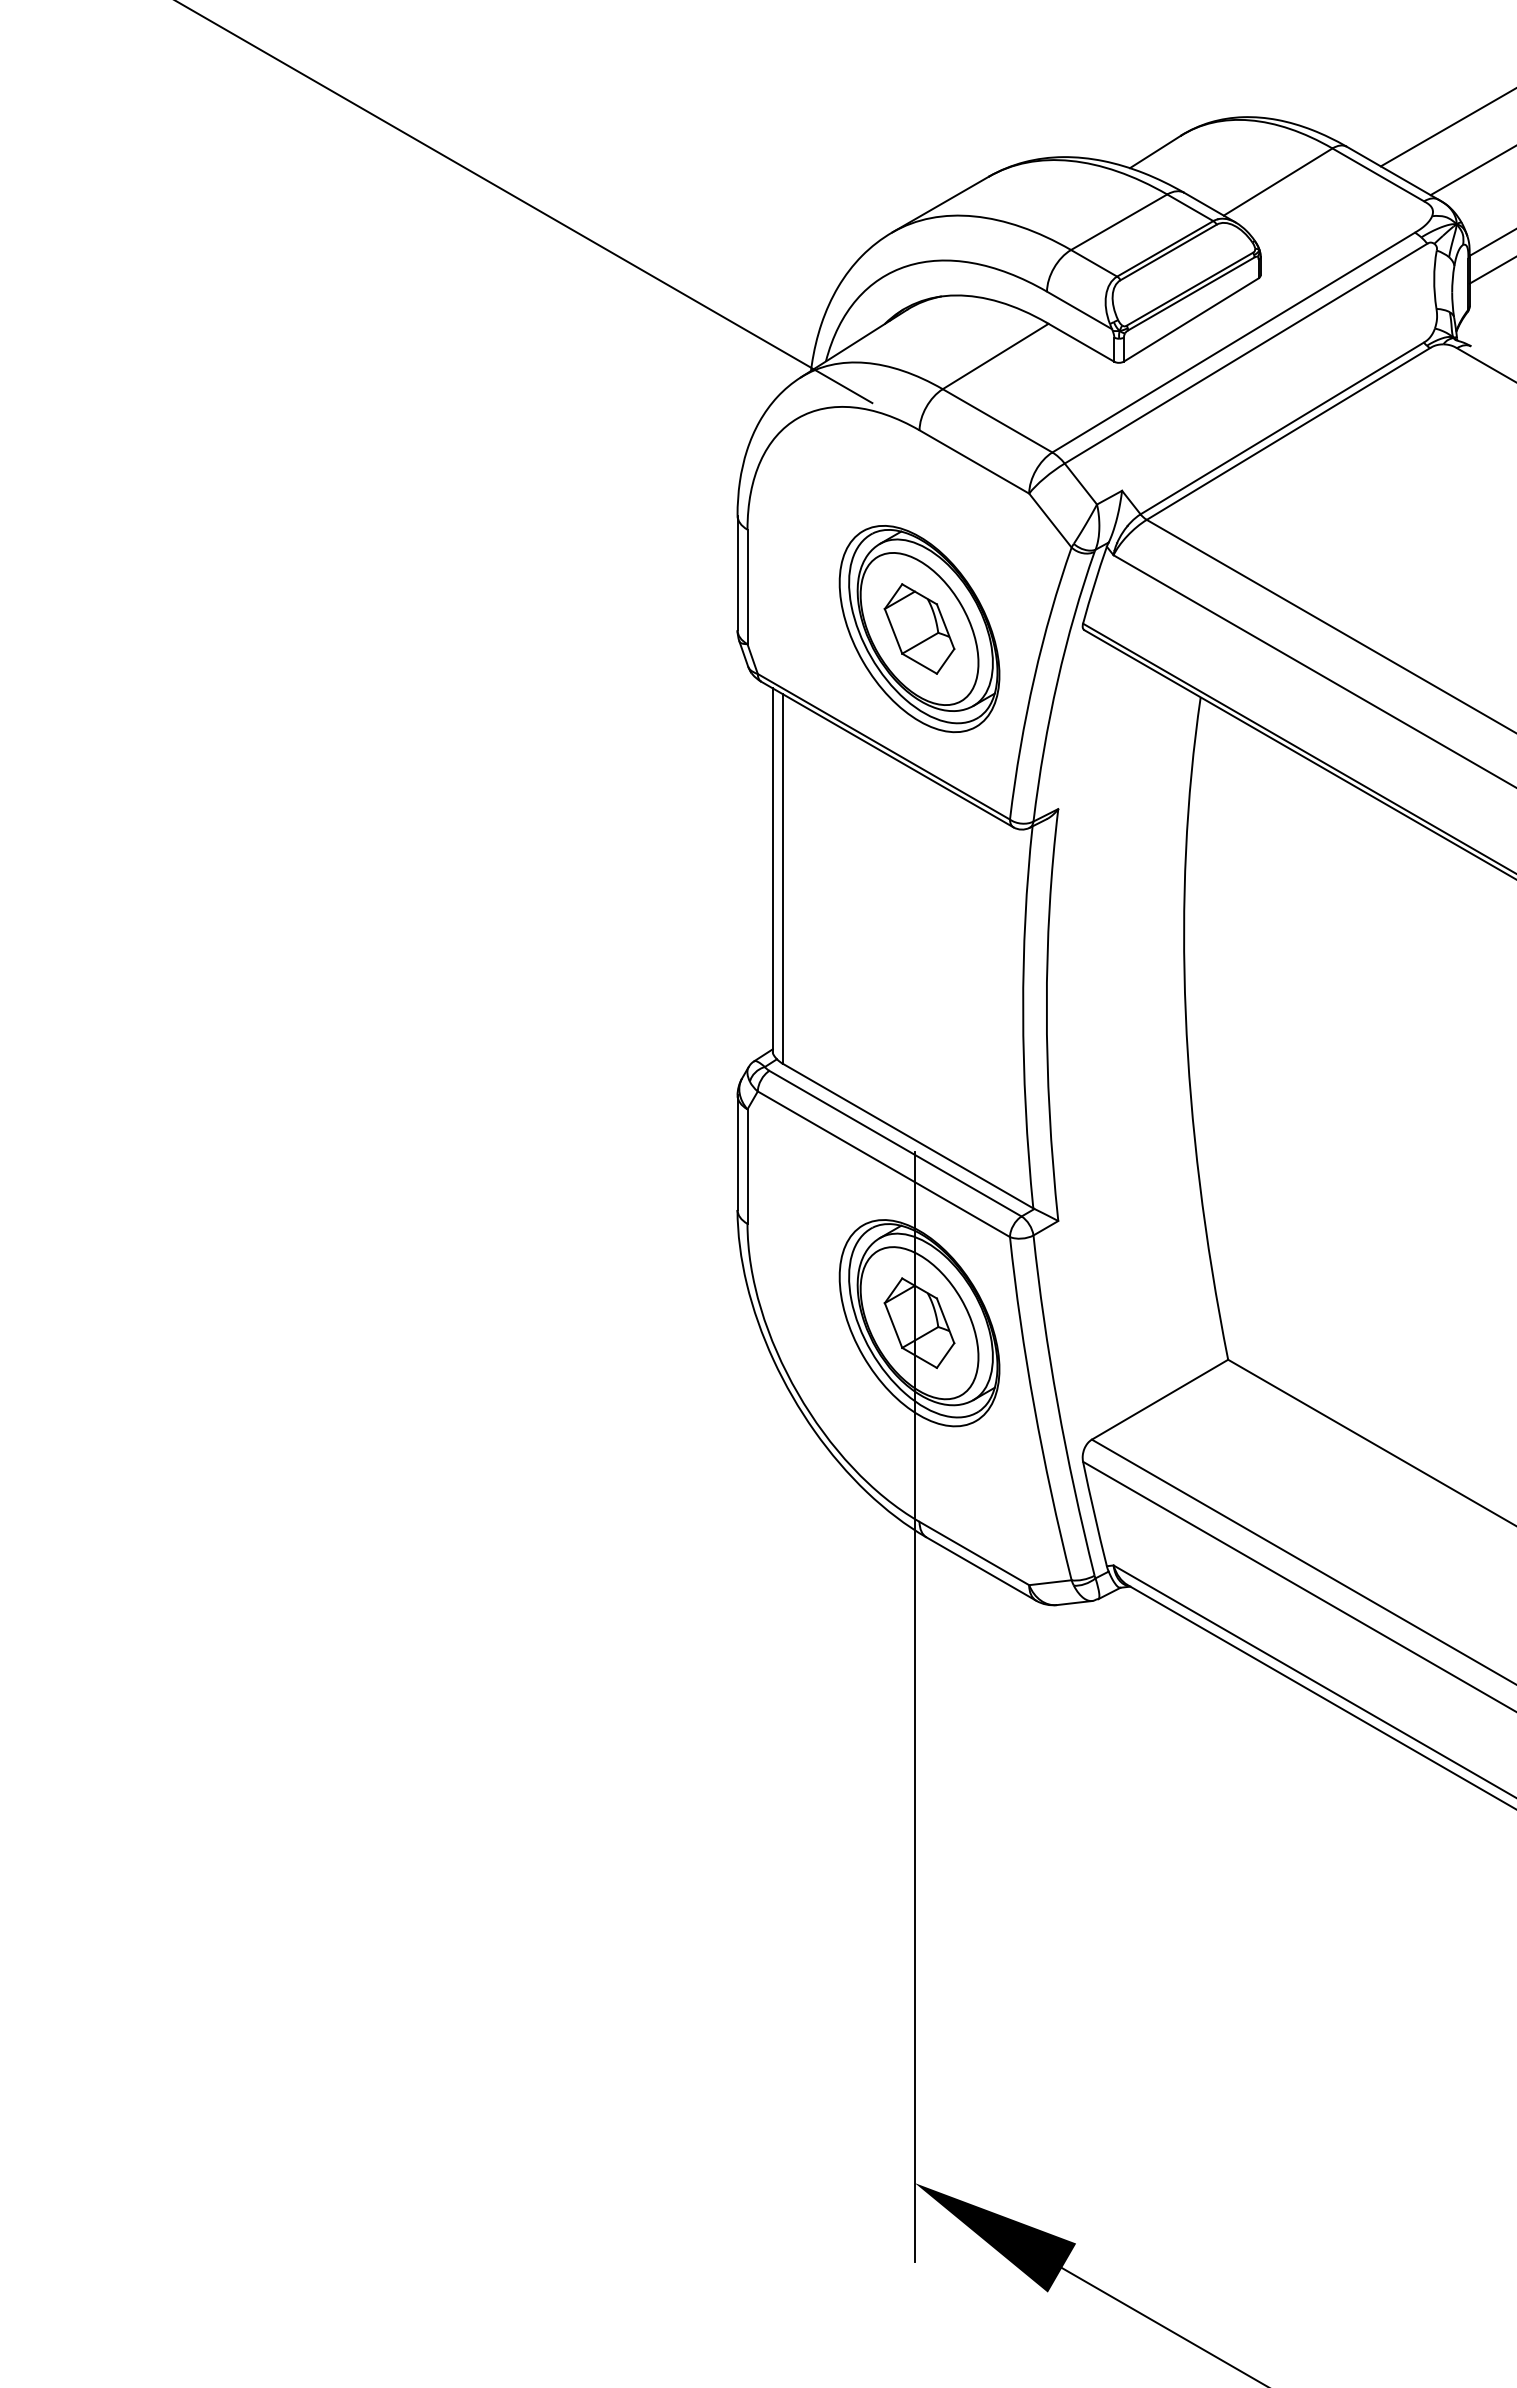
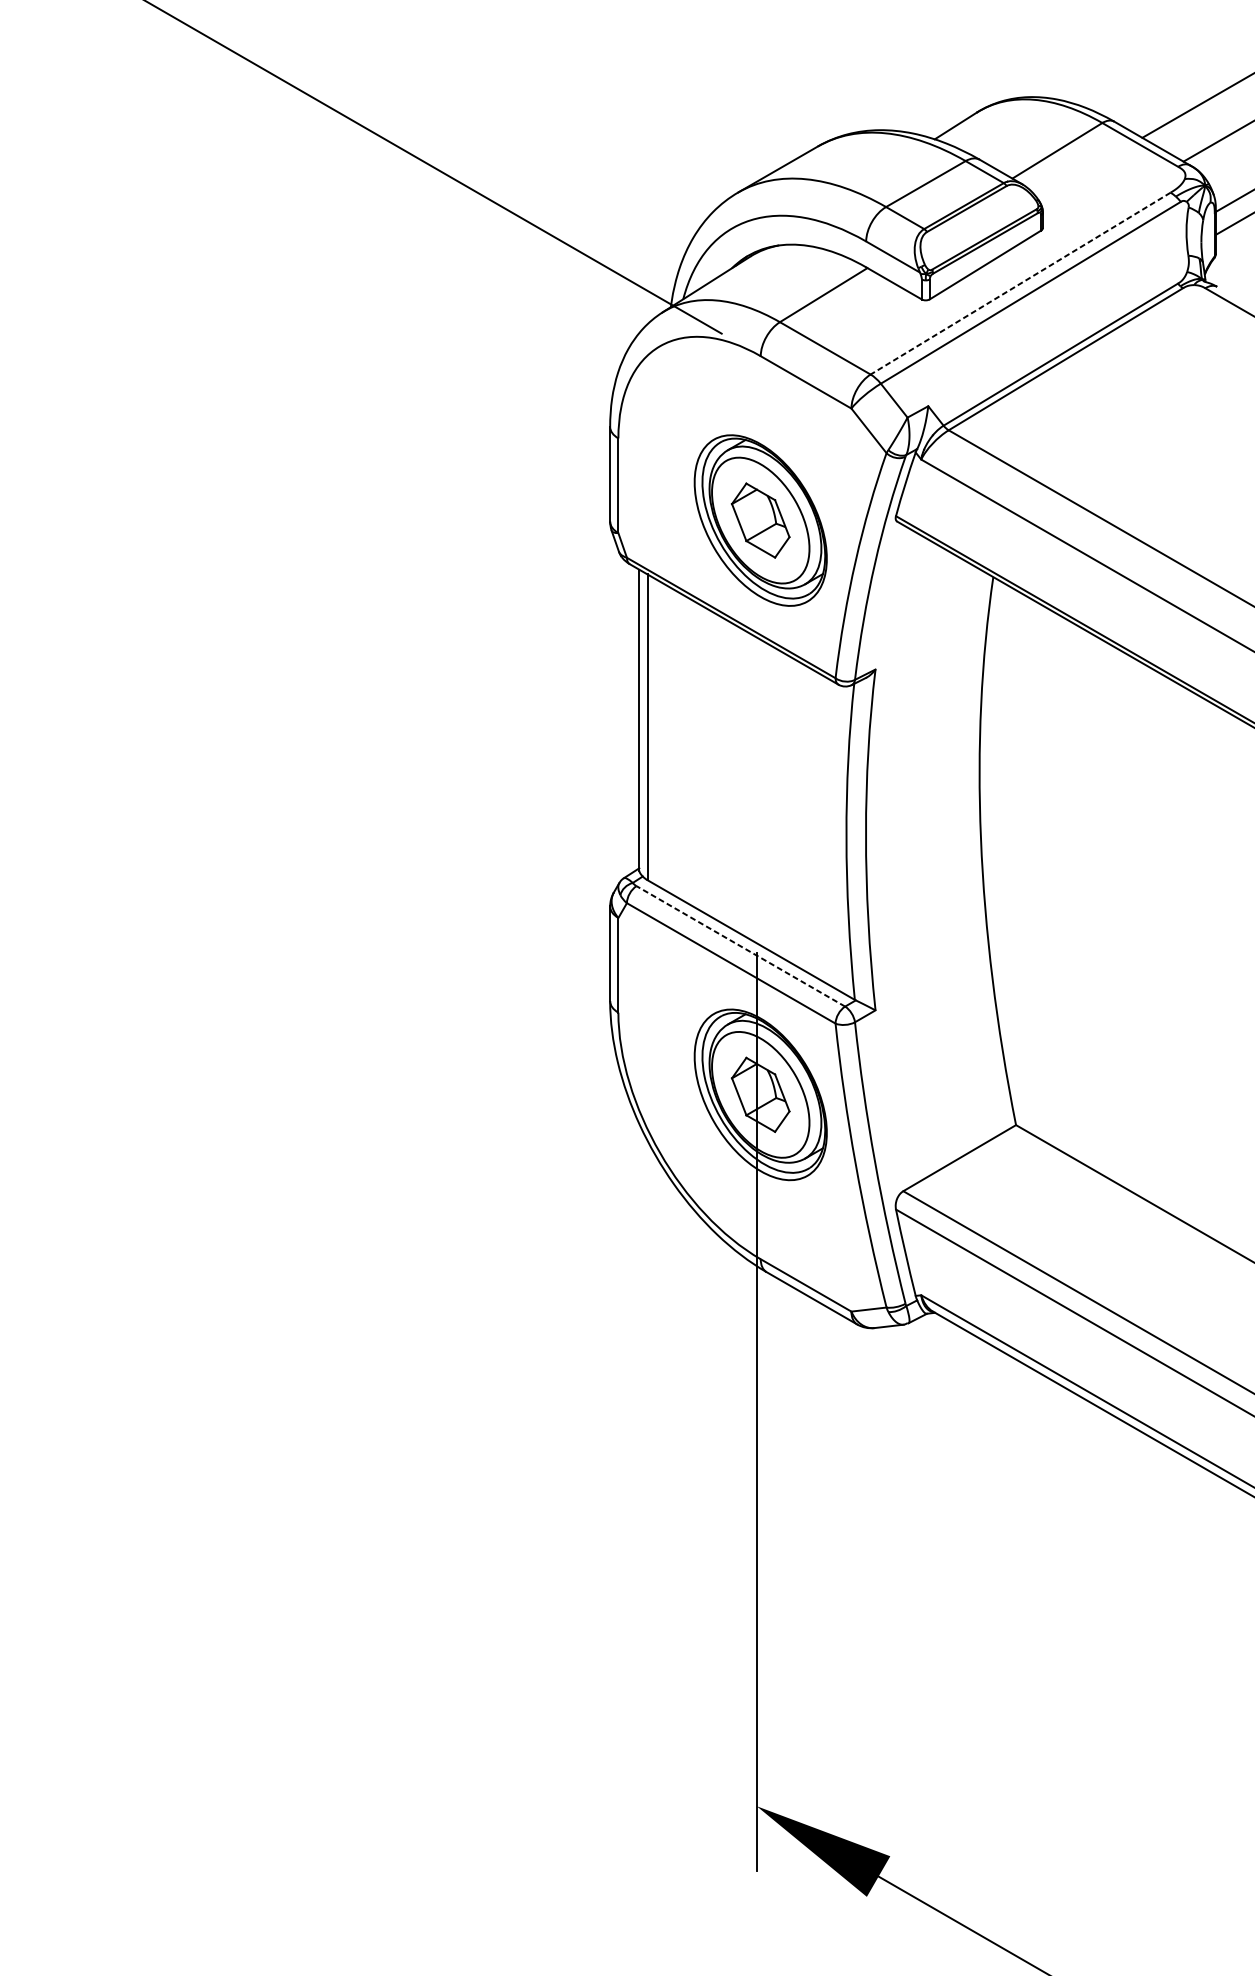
line: (1233, 342) -> (1020, 283), solid -> dashed
line: (895, 1143) -> (740, 946), solid -> dashed

